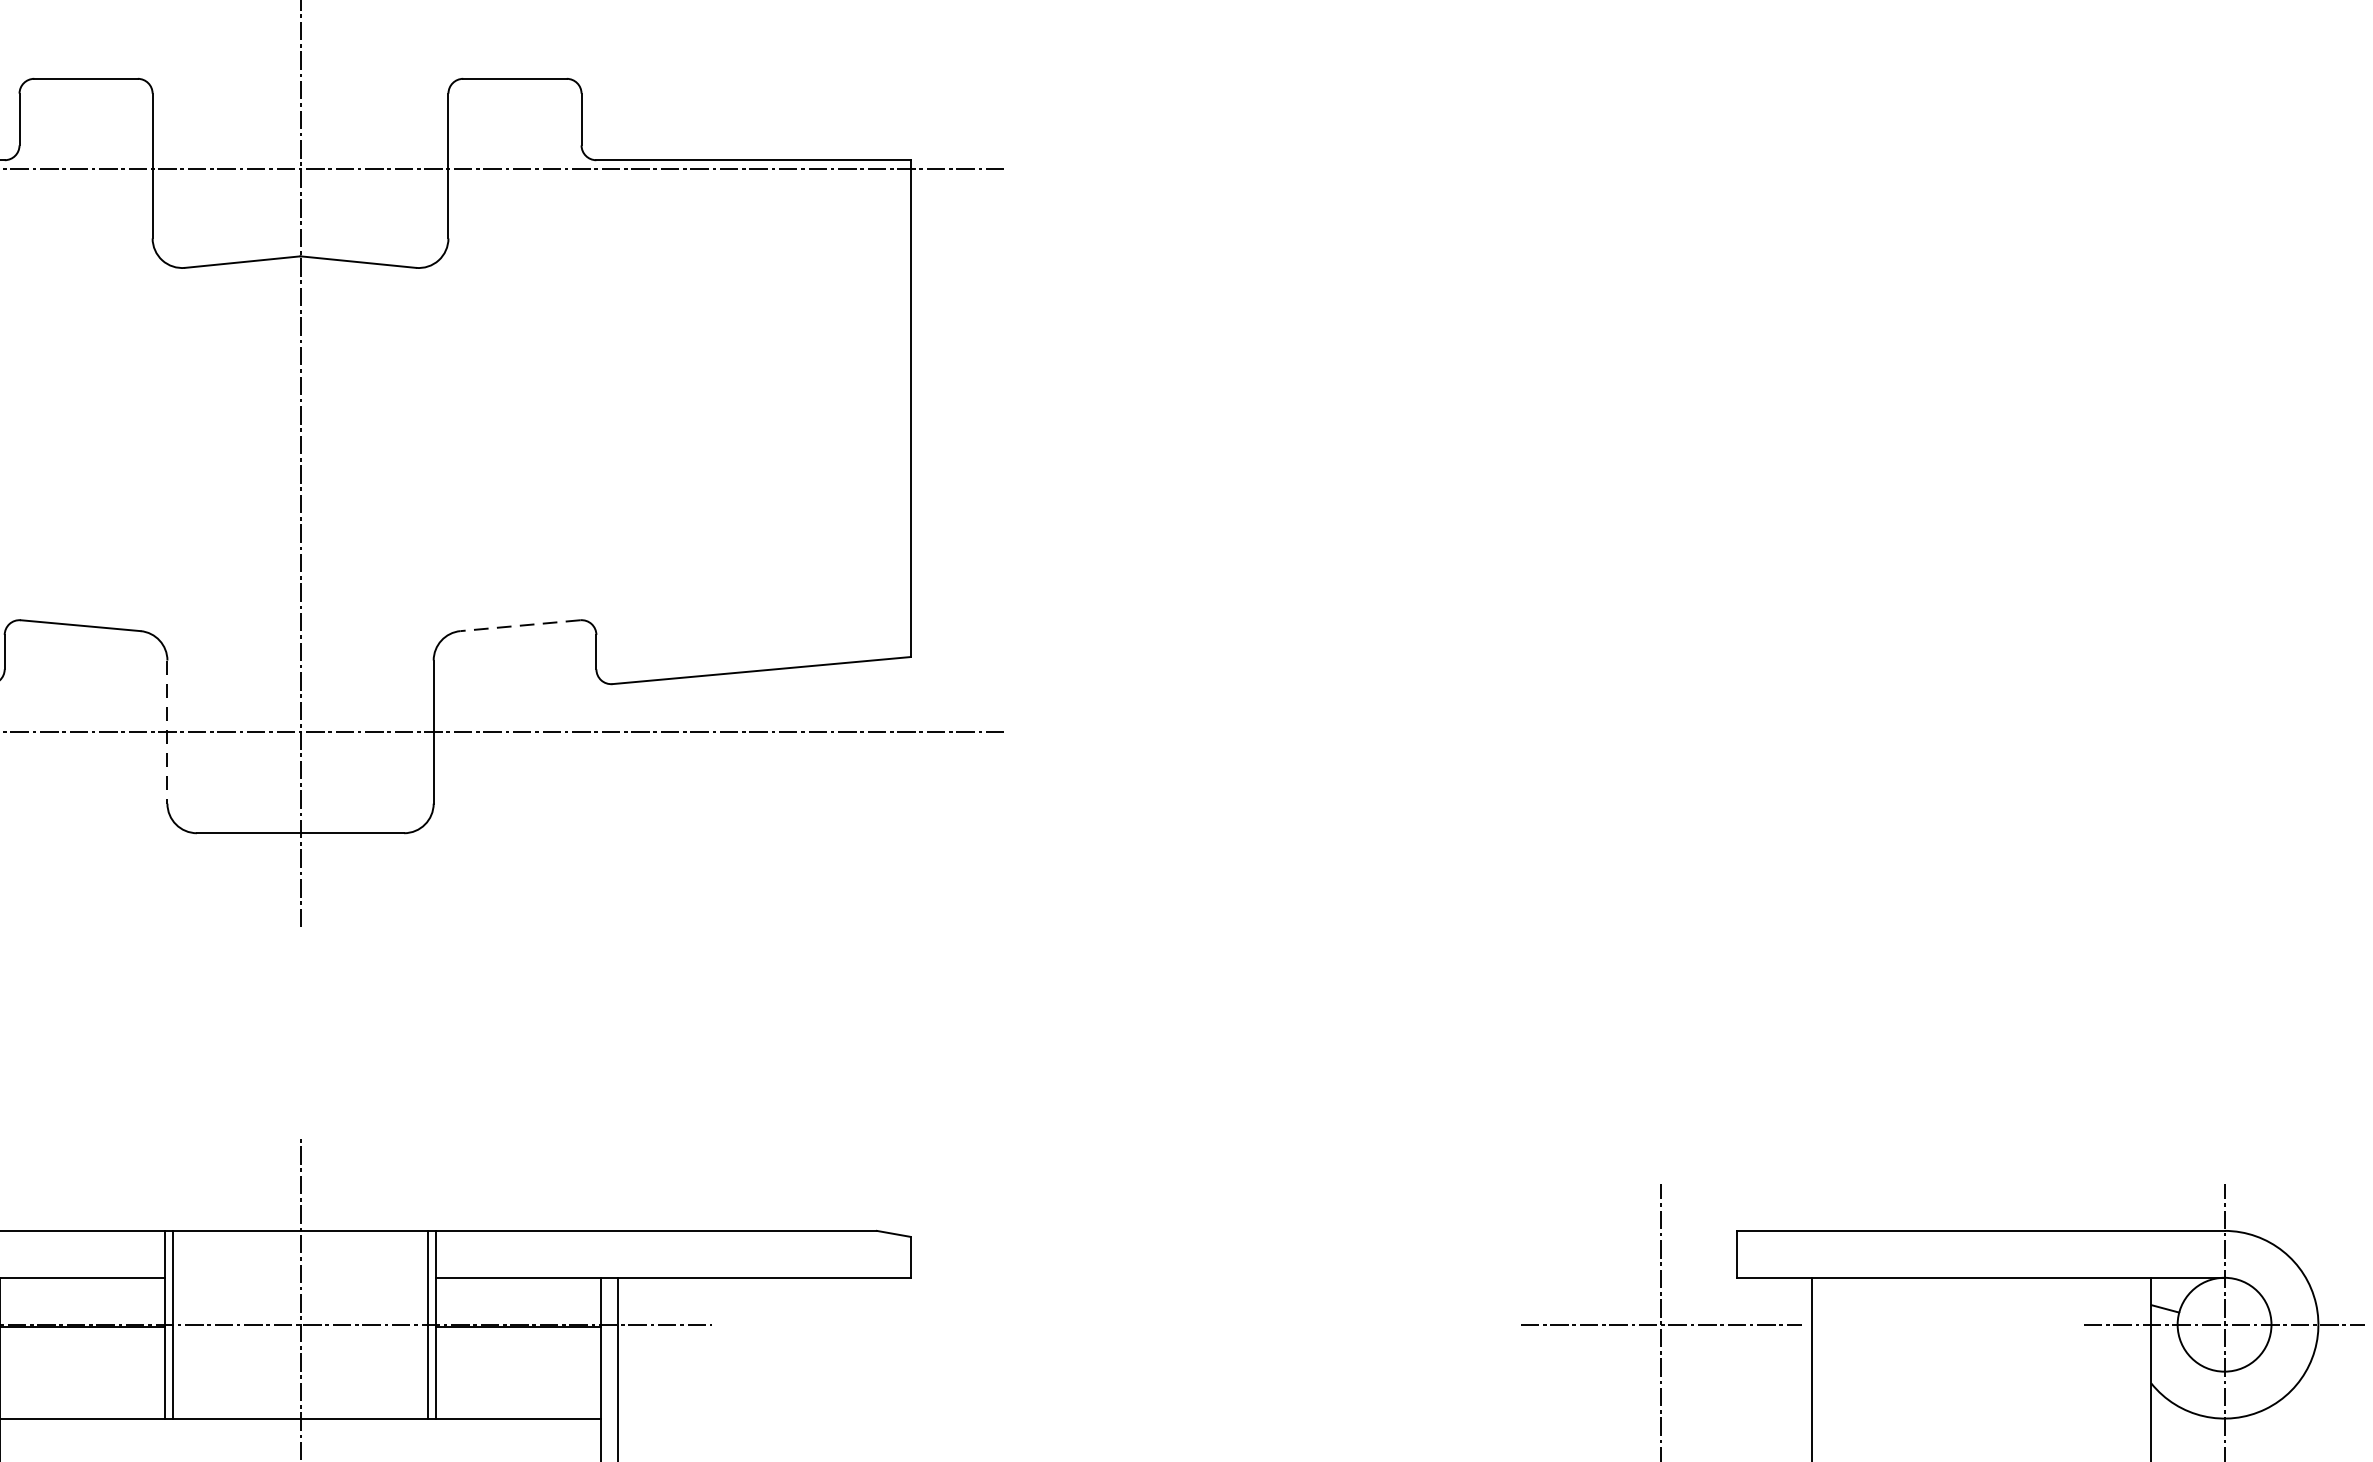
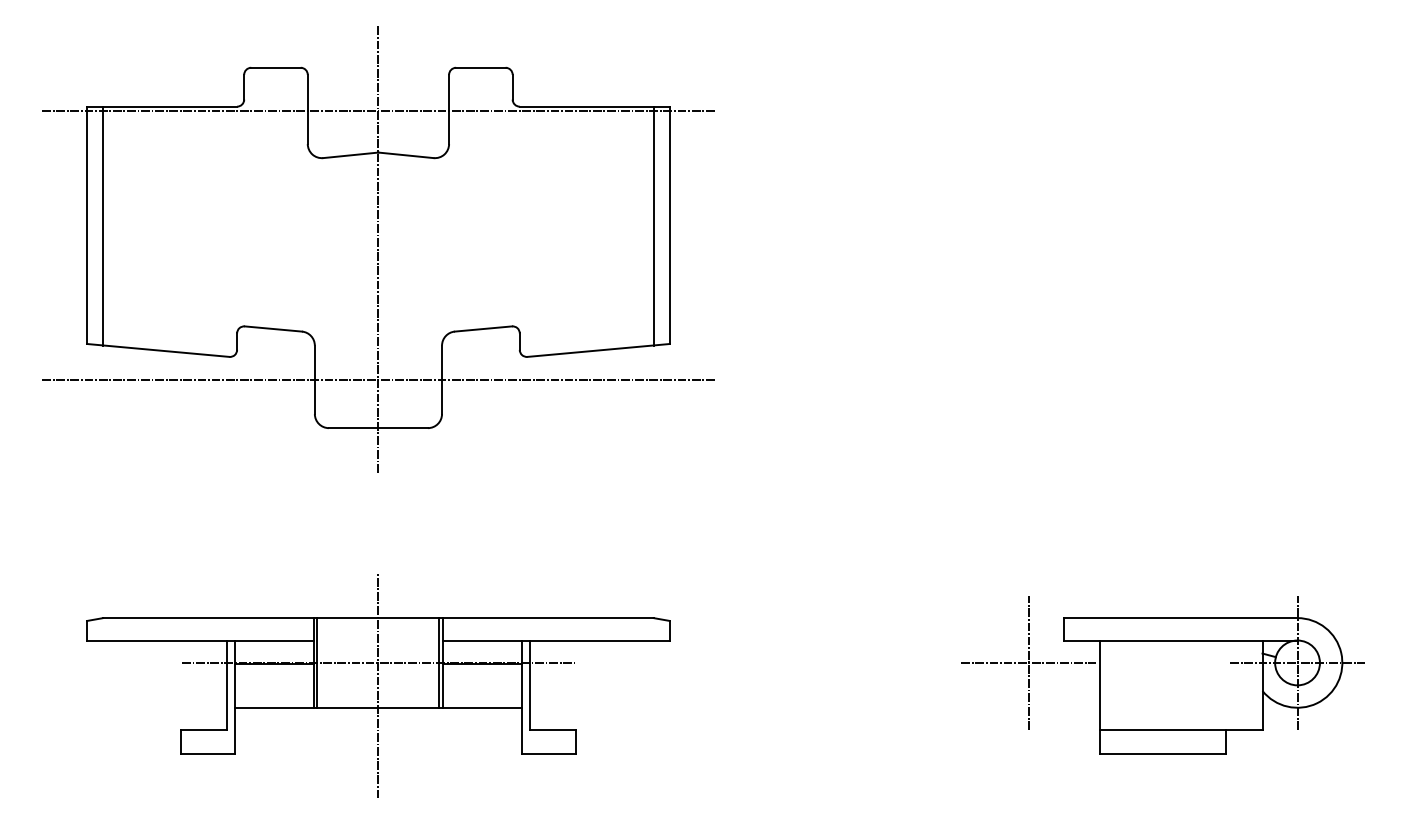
line: (876, 408) -> (653, 225), added
line: (520, 626) -> (483, 329), dashed -> solid
line: (166, 733) -> (314, 380), dashed -> solid

